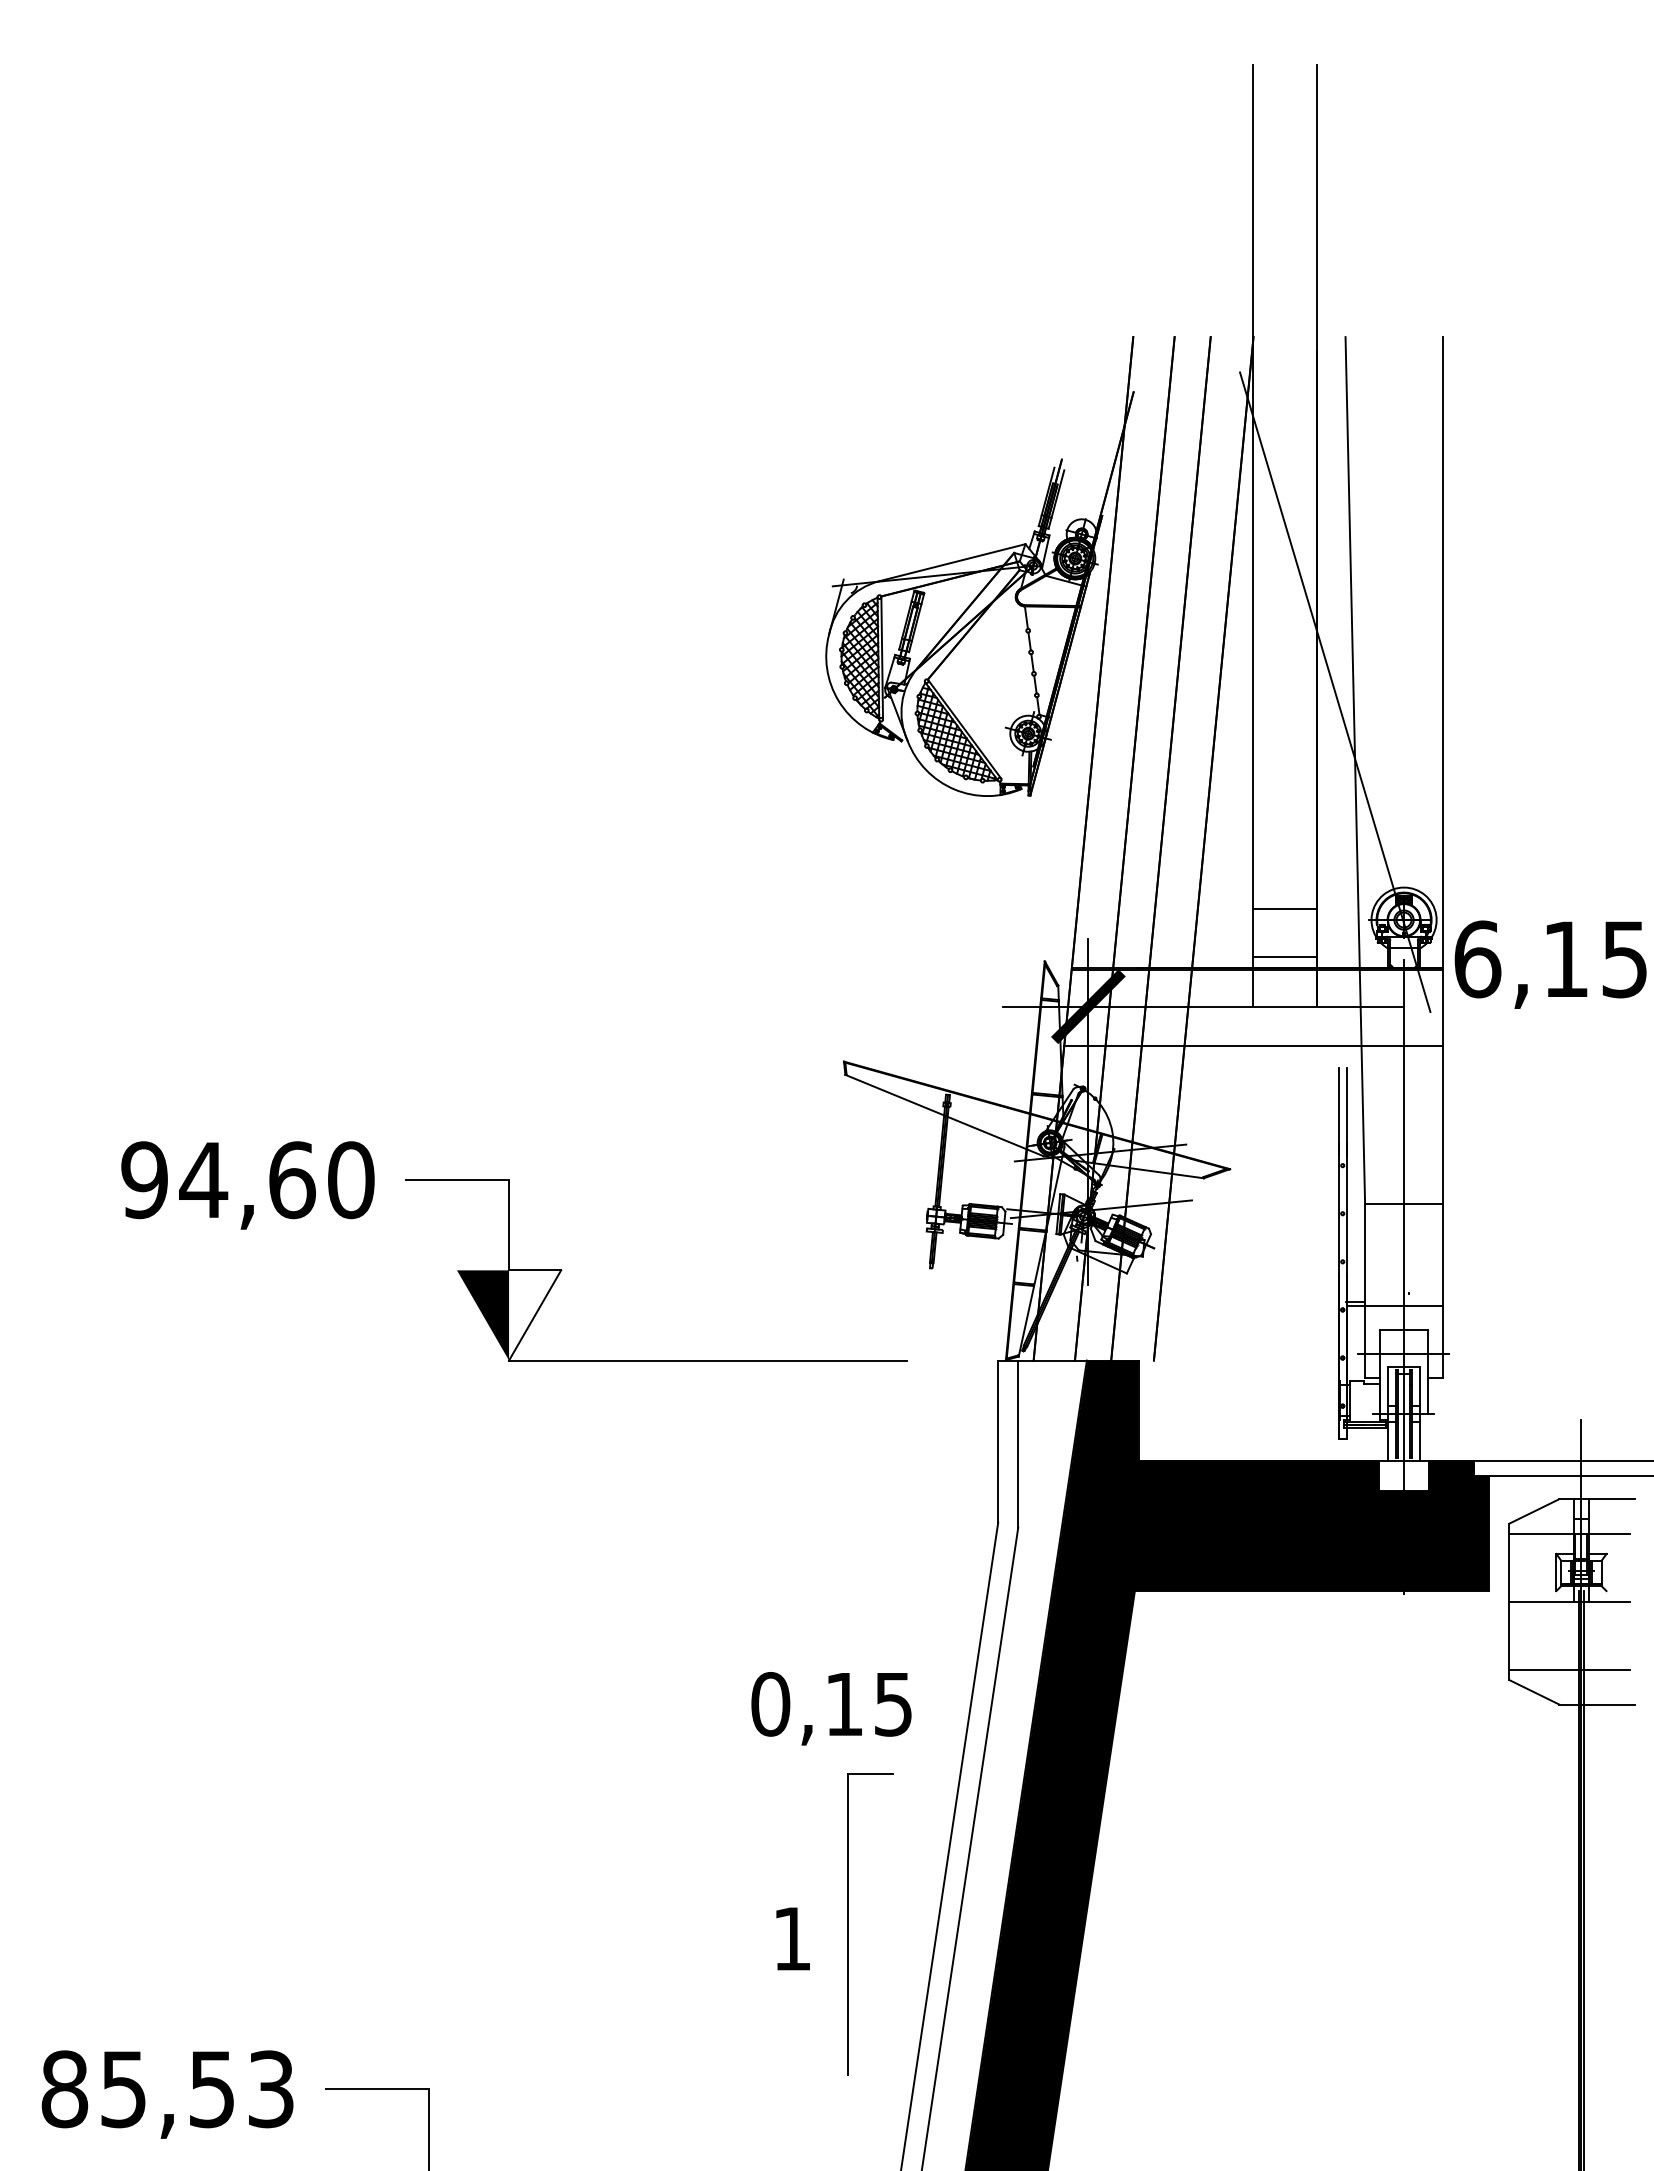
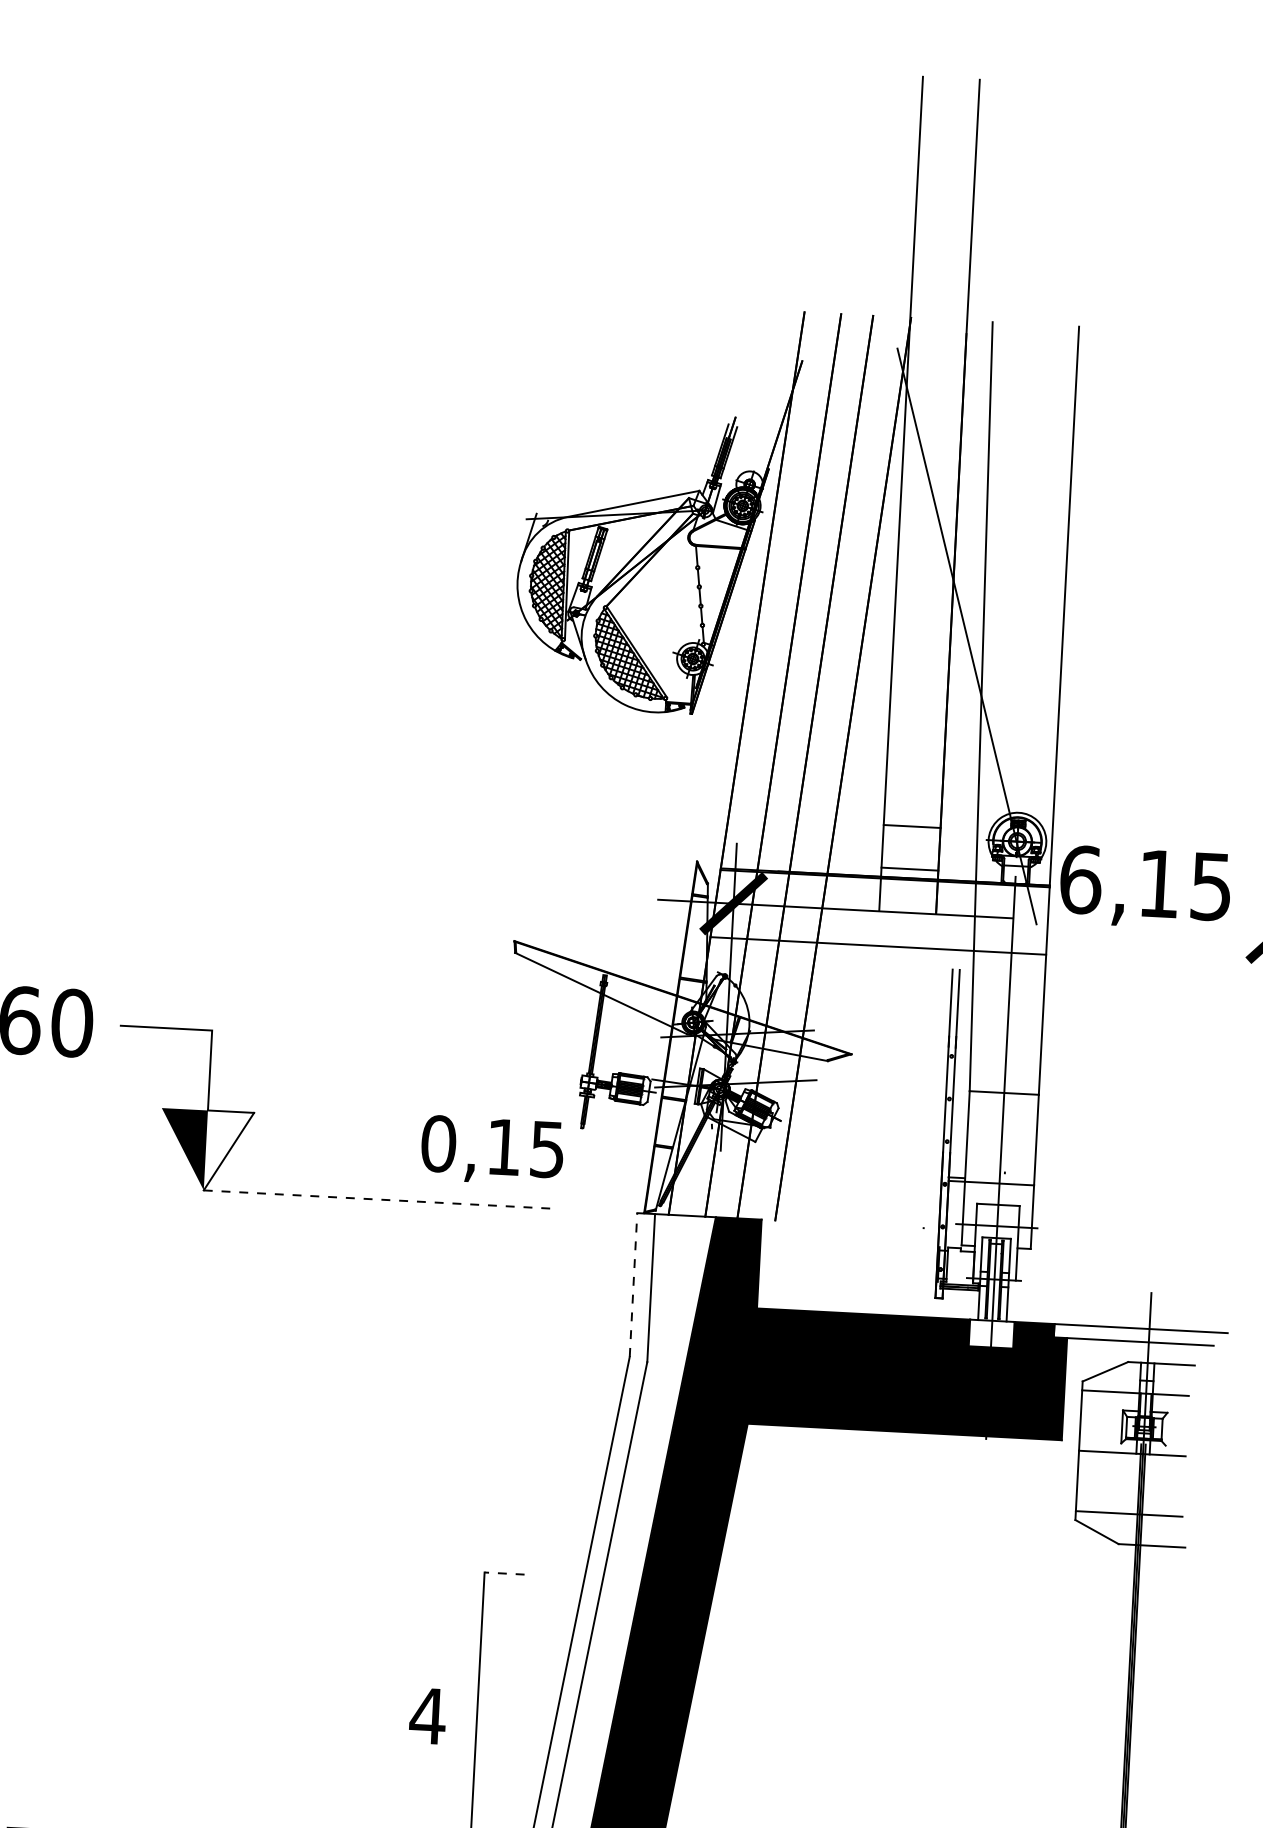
line: (708, 1360) -> (380, 1199), solid -> dashed
line: (998, 1441) -> (633, 1284), solid -> dashed
text: (831, 1708) -> (492, 1150), moved
line: (870, 1773) -> (504, 1573), solid -> dashed
text: (791, 1938) -> (427, 1715), 1 -> 4

